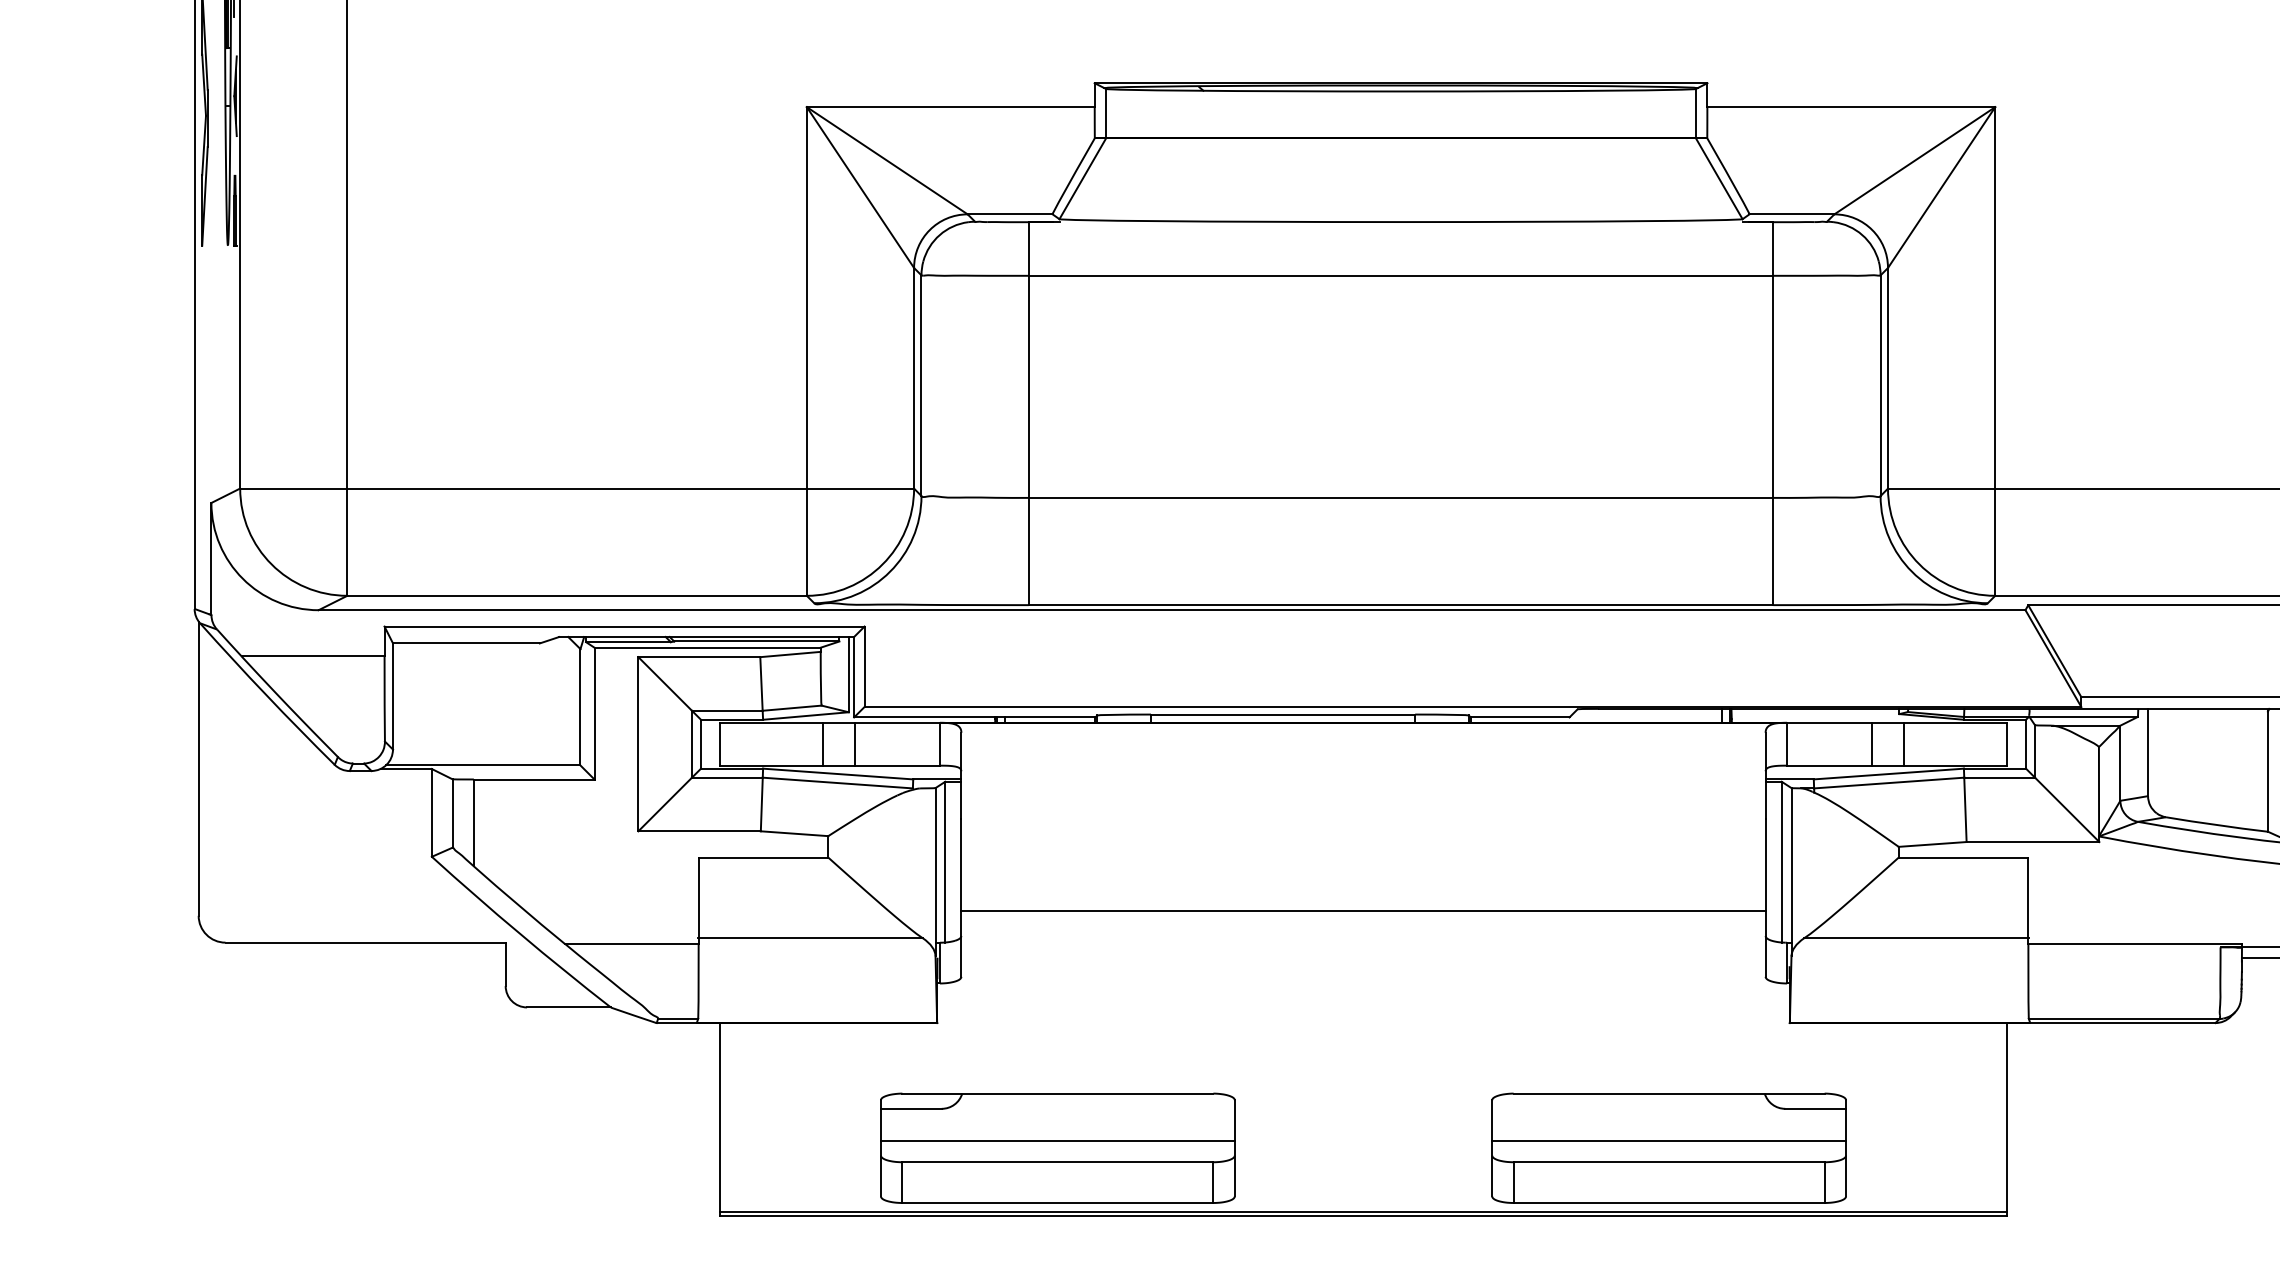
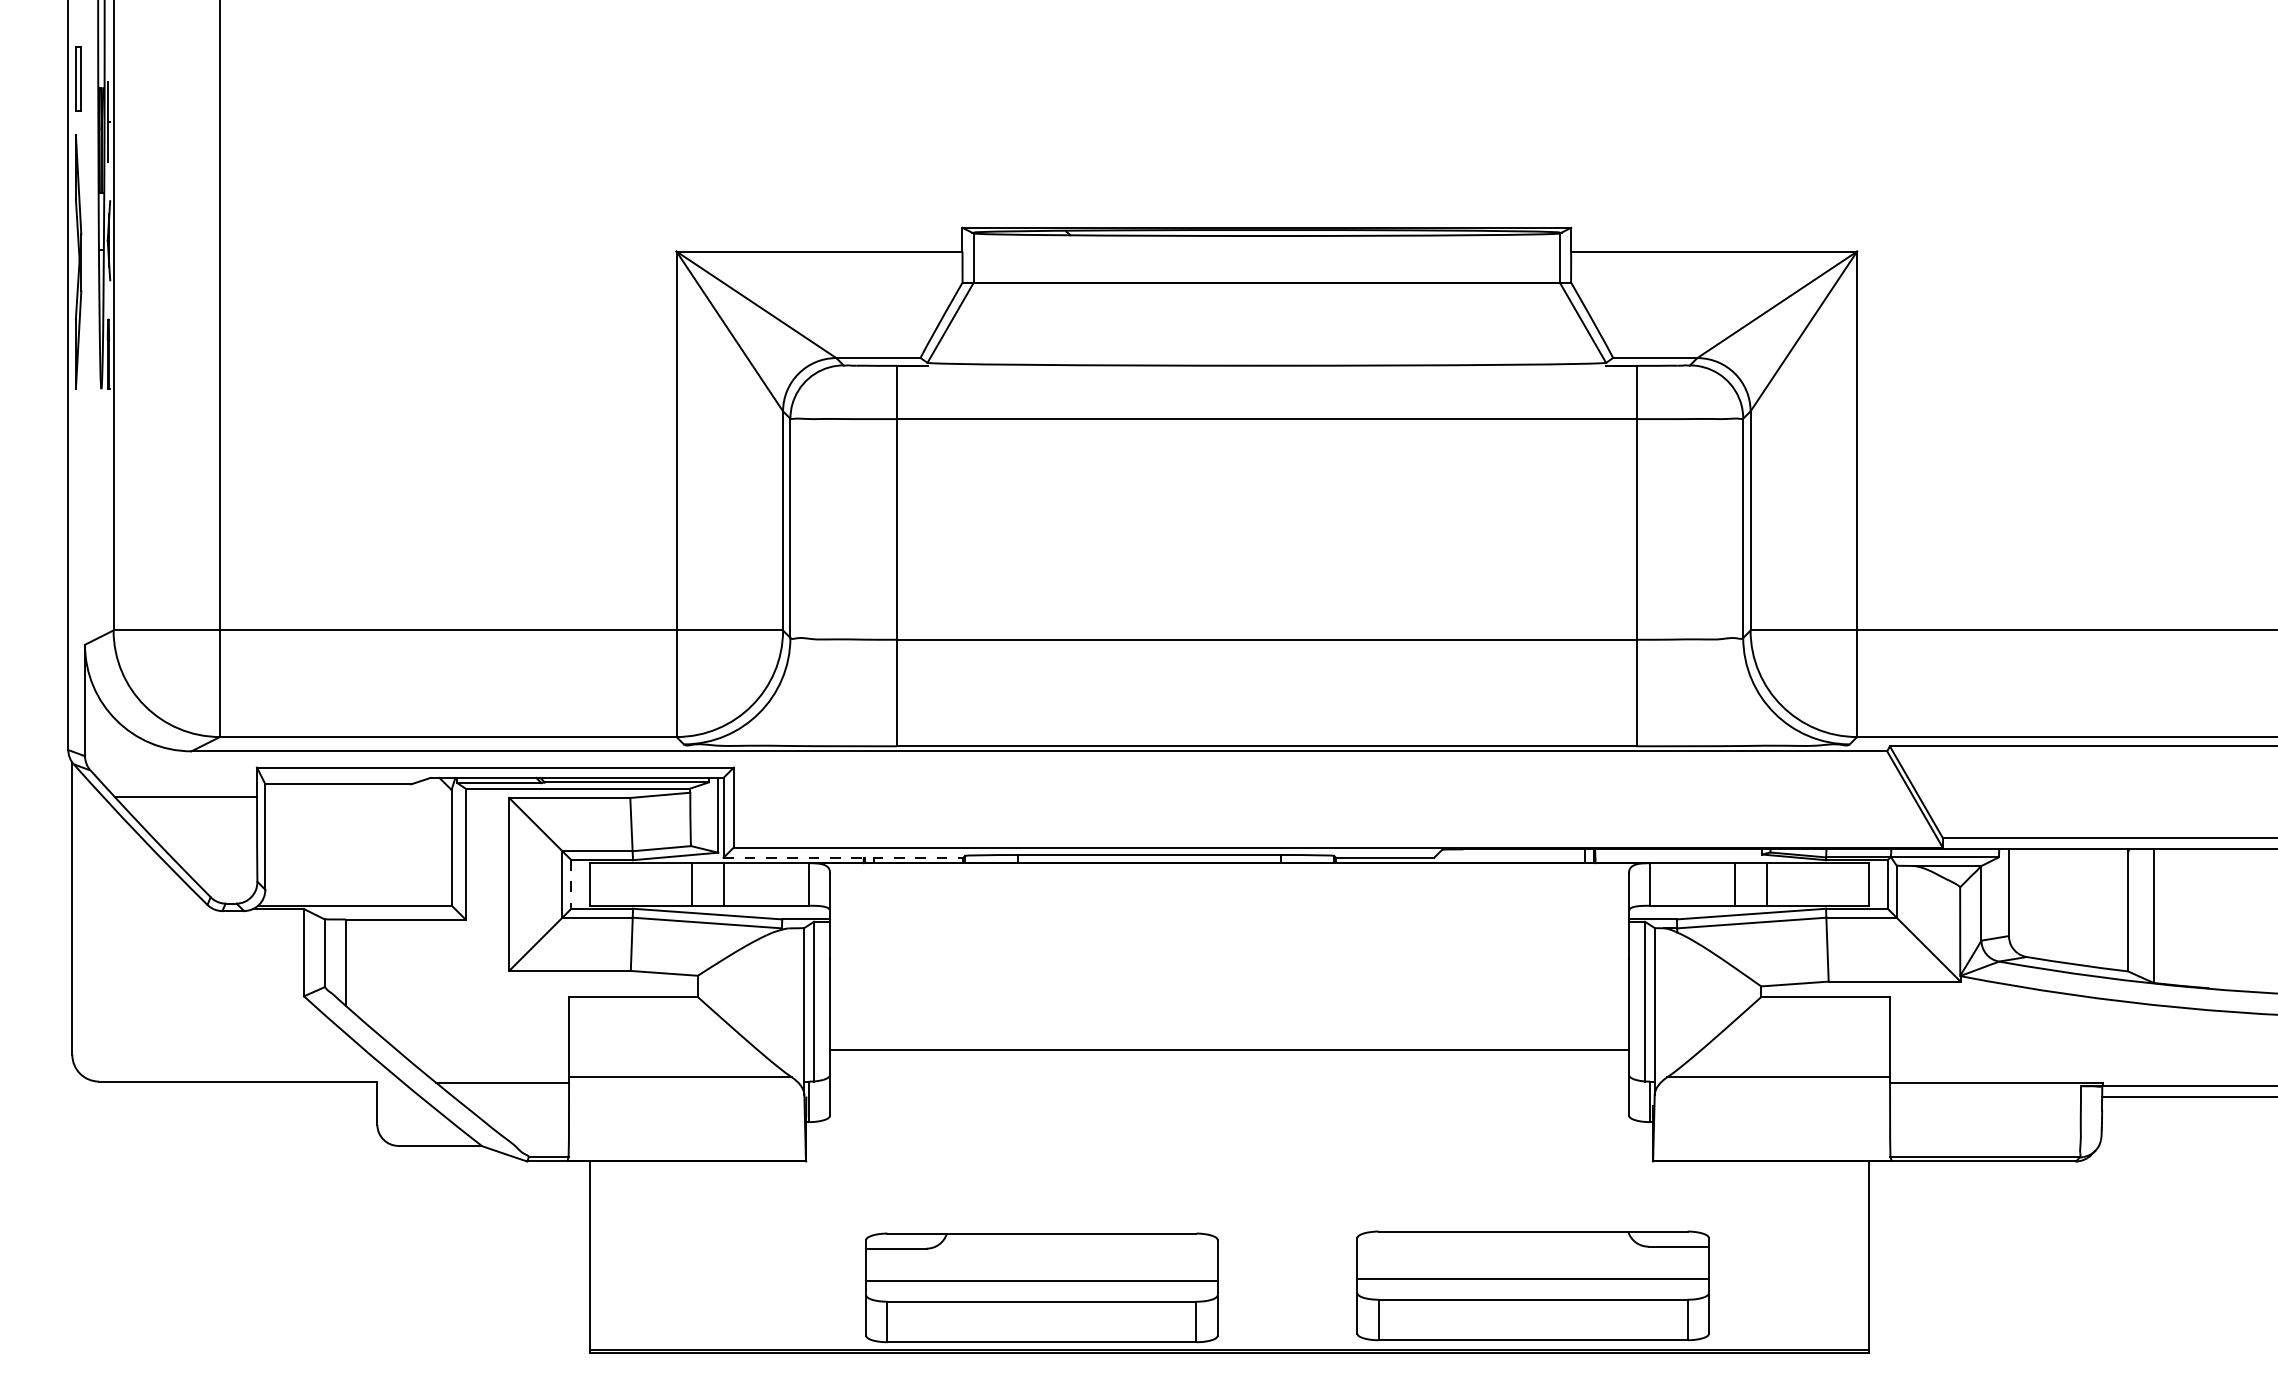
line: (974, 717) -> (843, 857), solid -> dashed
line: (701, 744) -> (571, 884), solid -> dashed
part: (1057, 1147) -> (1041, 1287), moved

